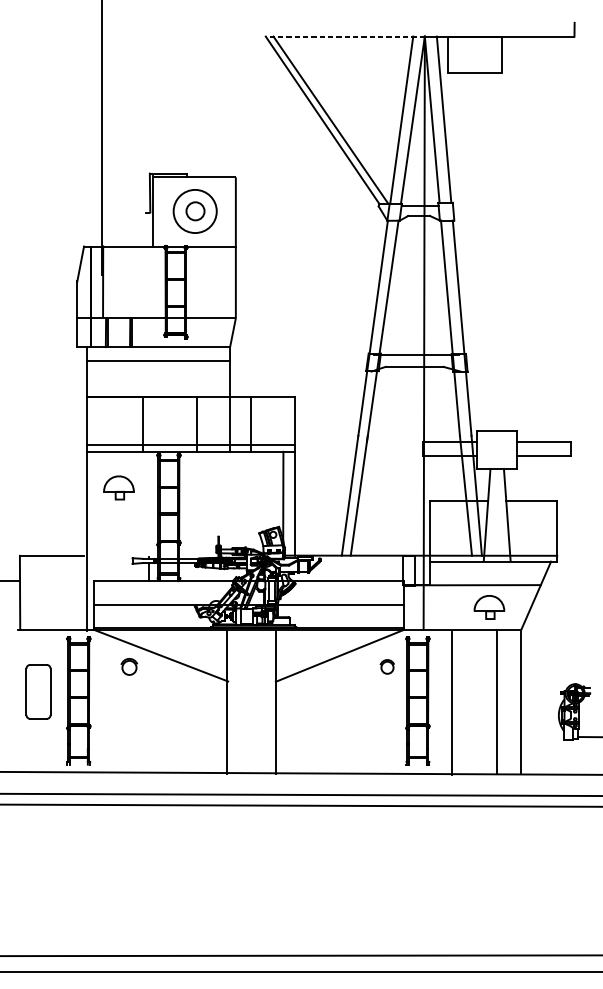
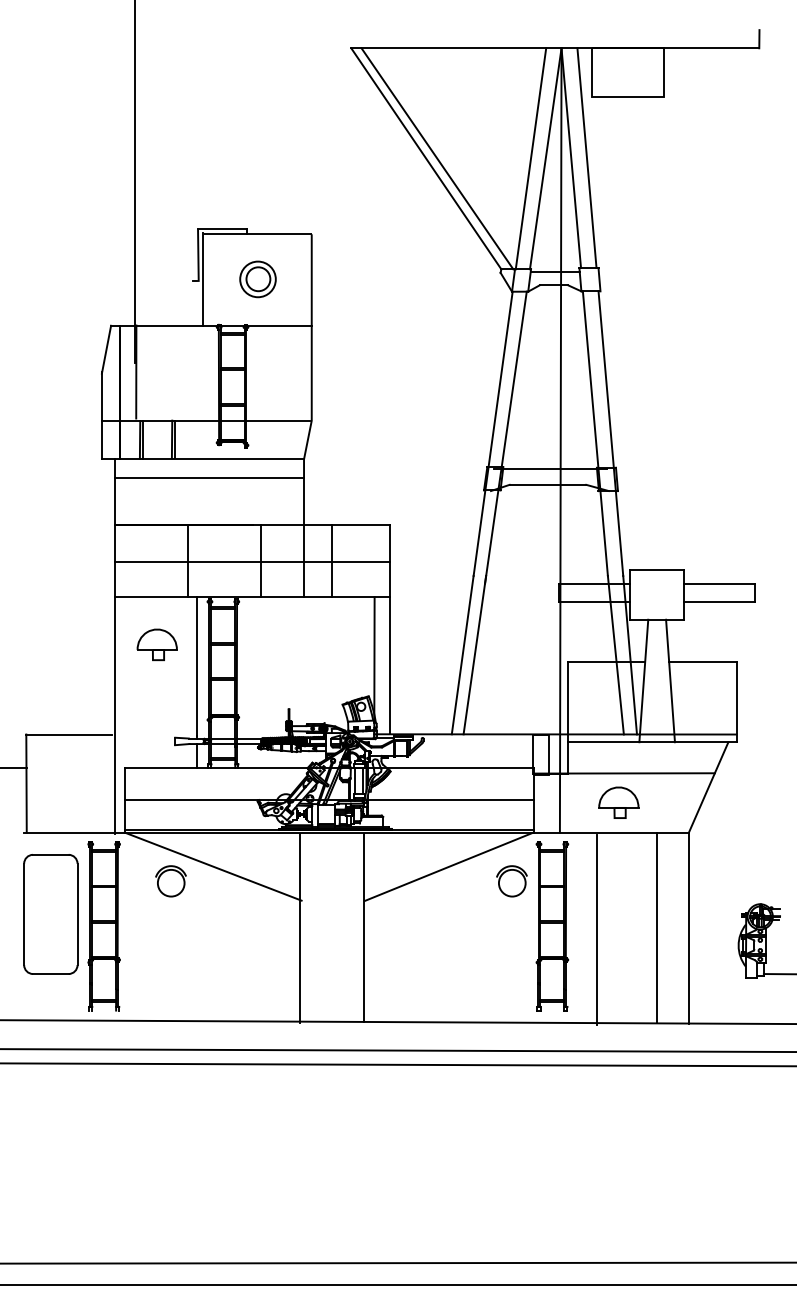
line: (344, 36) -> (455, 48), dashed -> solid
circle: (194, 211) -> (257, 279), size x0.62
line: (191, 445) -> (252, 562), moved
line: (148, 504) -> (196, 666), added
part: (489, 607) -> (618, 802), moved
part: (128, 667) -> (170, 881), size x1.43
part: (386, 667) -> (511, 881), size x1.67
part: (38, 691) -> (50, 914), size x1.67

